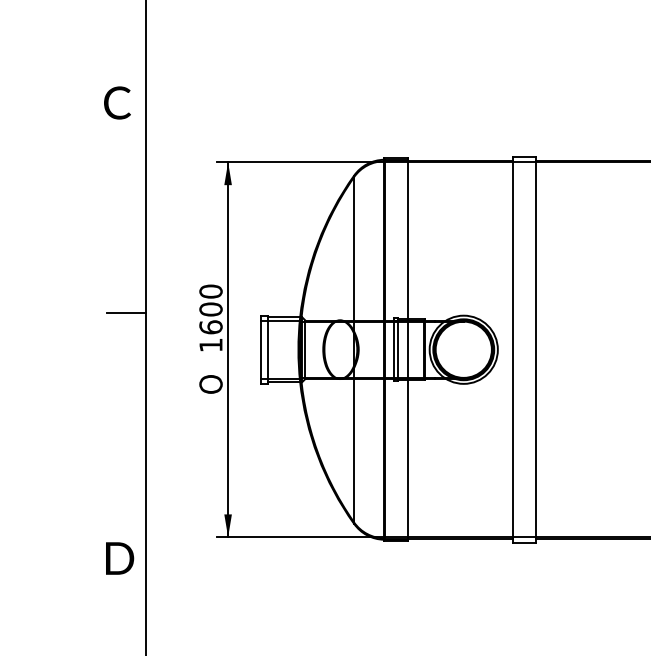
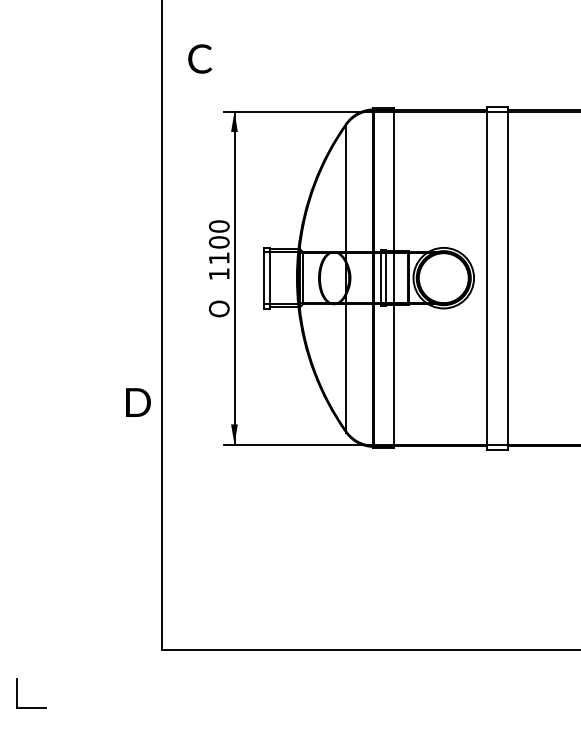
text: (117, 102) -> (200, 58), moved
line: (126, 312) -> (144, 245), removed
text: (210, 327) -> (218, 258), 1600 -> 1100
text: (120, 558) -> (138, 402), moved

